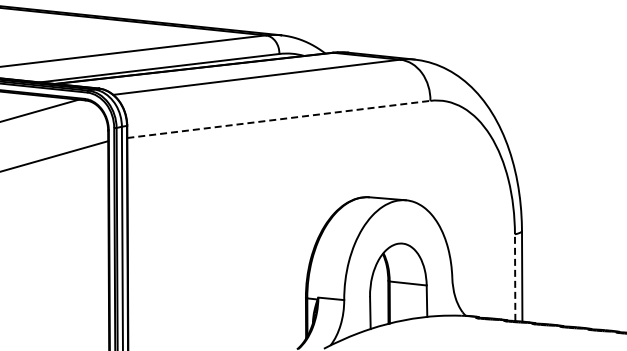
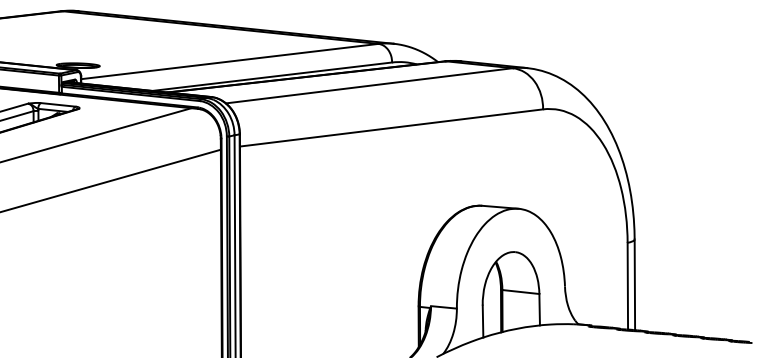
line: (278, 118) -> (391, 127), dashed -> solid
line: (514, 276) -> (627, 285), dashed -> solid

